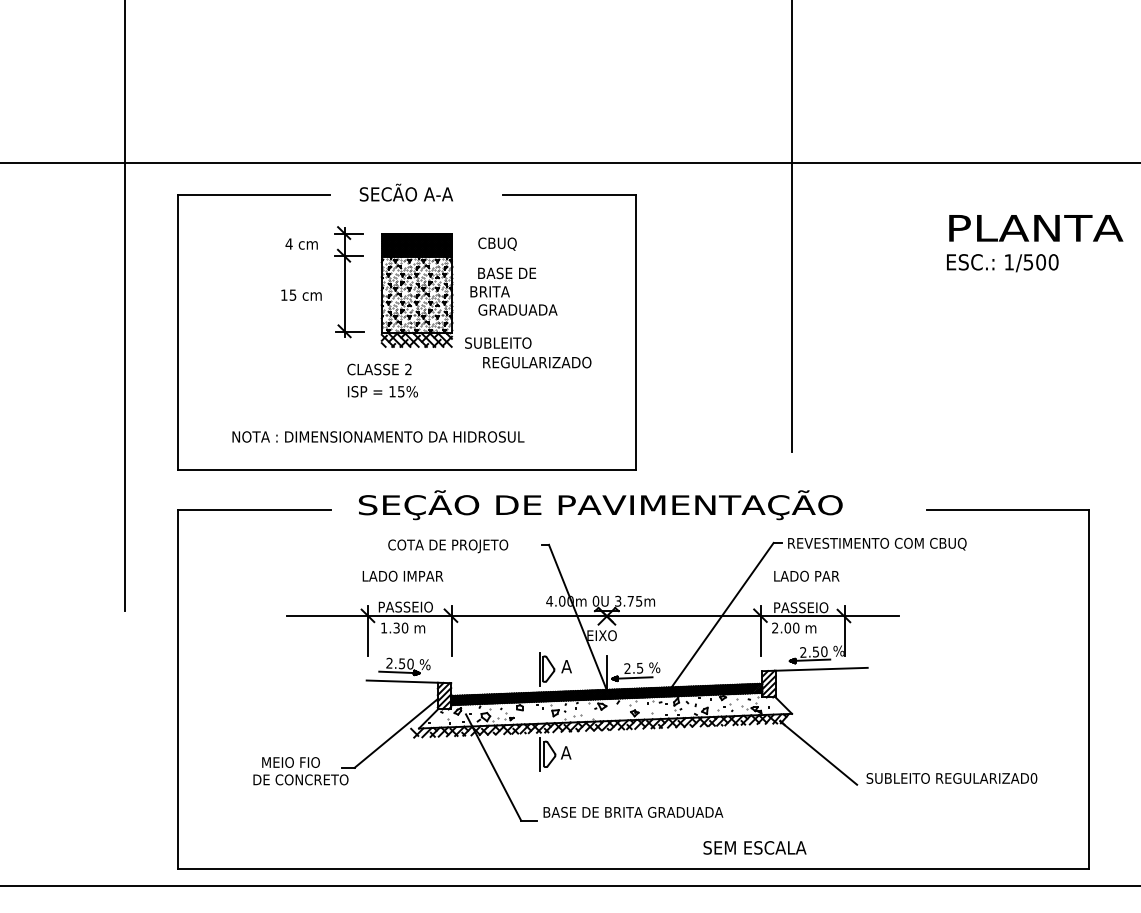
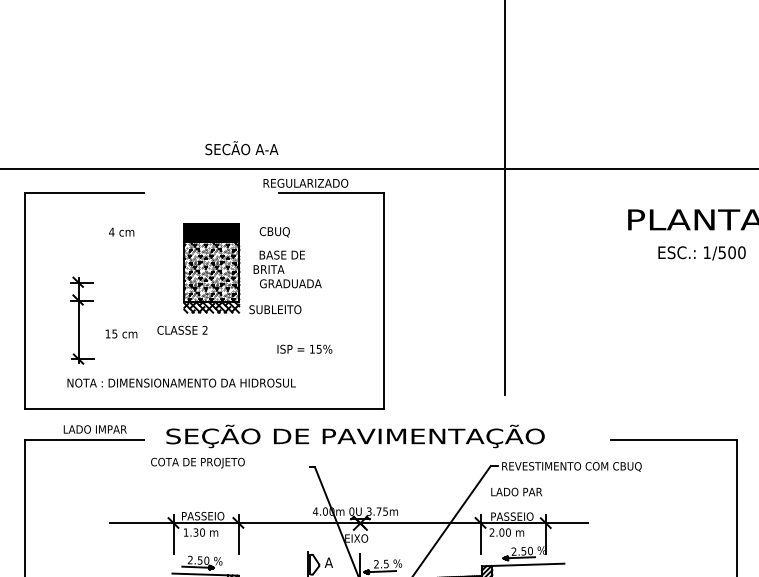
text: (405, 192) -> (241, 148), moved
text: (1002, 263) -> (701, 253), moved
part: (349, 282) -> (82, 320), moved
text: (301, 294) -> (121, 333), moved
text: (537, 362) -> (306, 183), moved
text: (382, 391) -> (304, 349), moved
text: (448, 546) -> (198, 463), moved
text: (402, 575) -> (94, 428), moved

